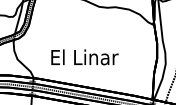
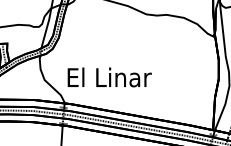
text: (84, 57) -> (109, 77), moved

